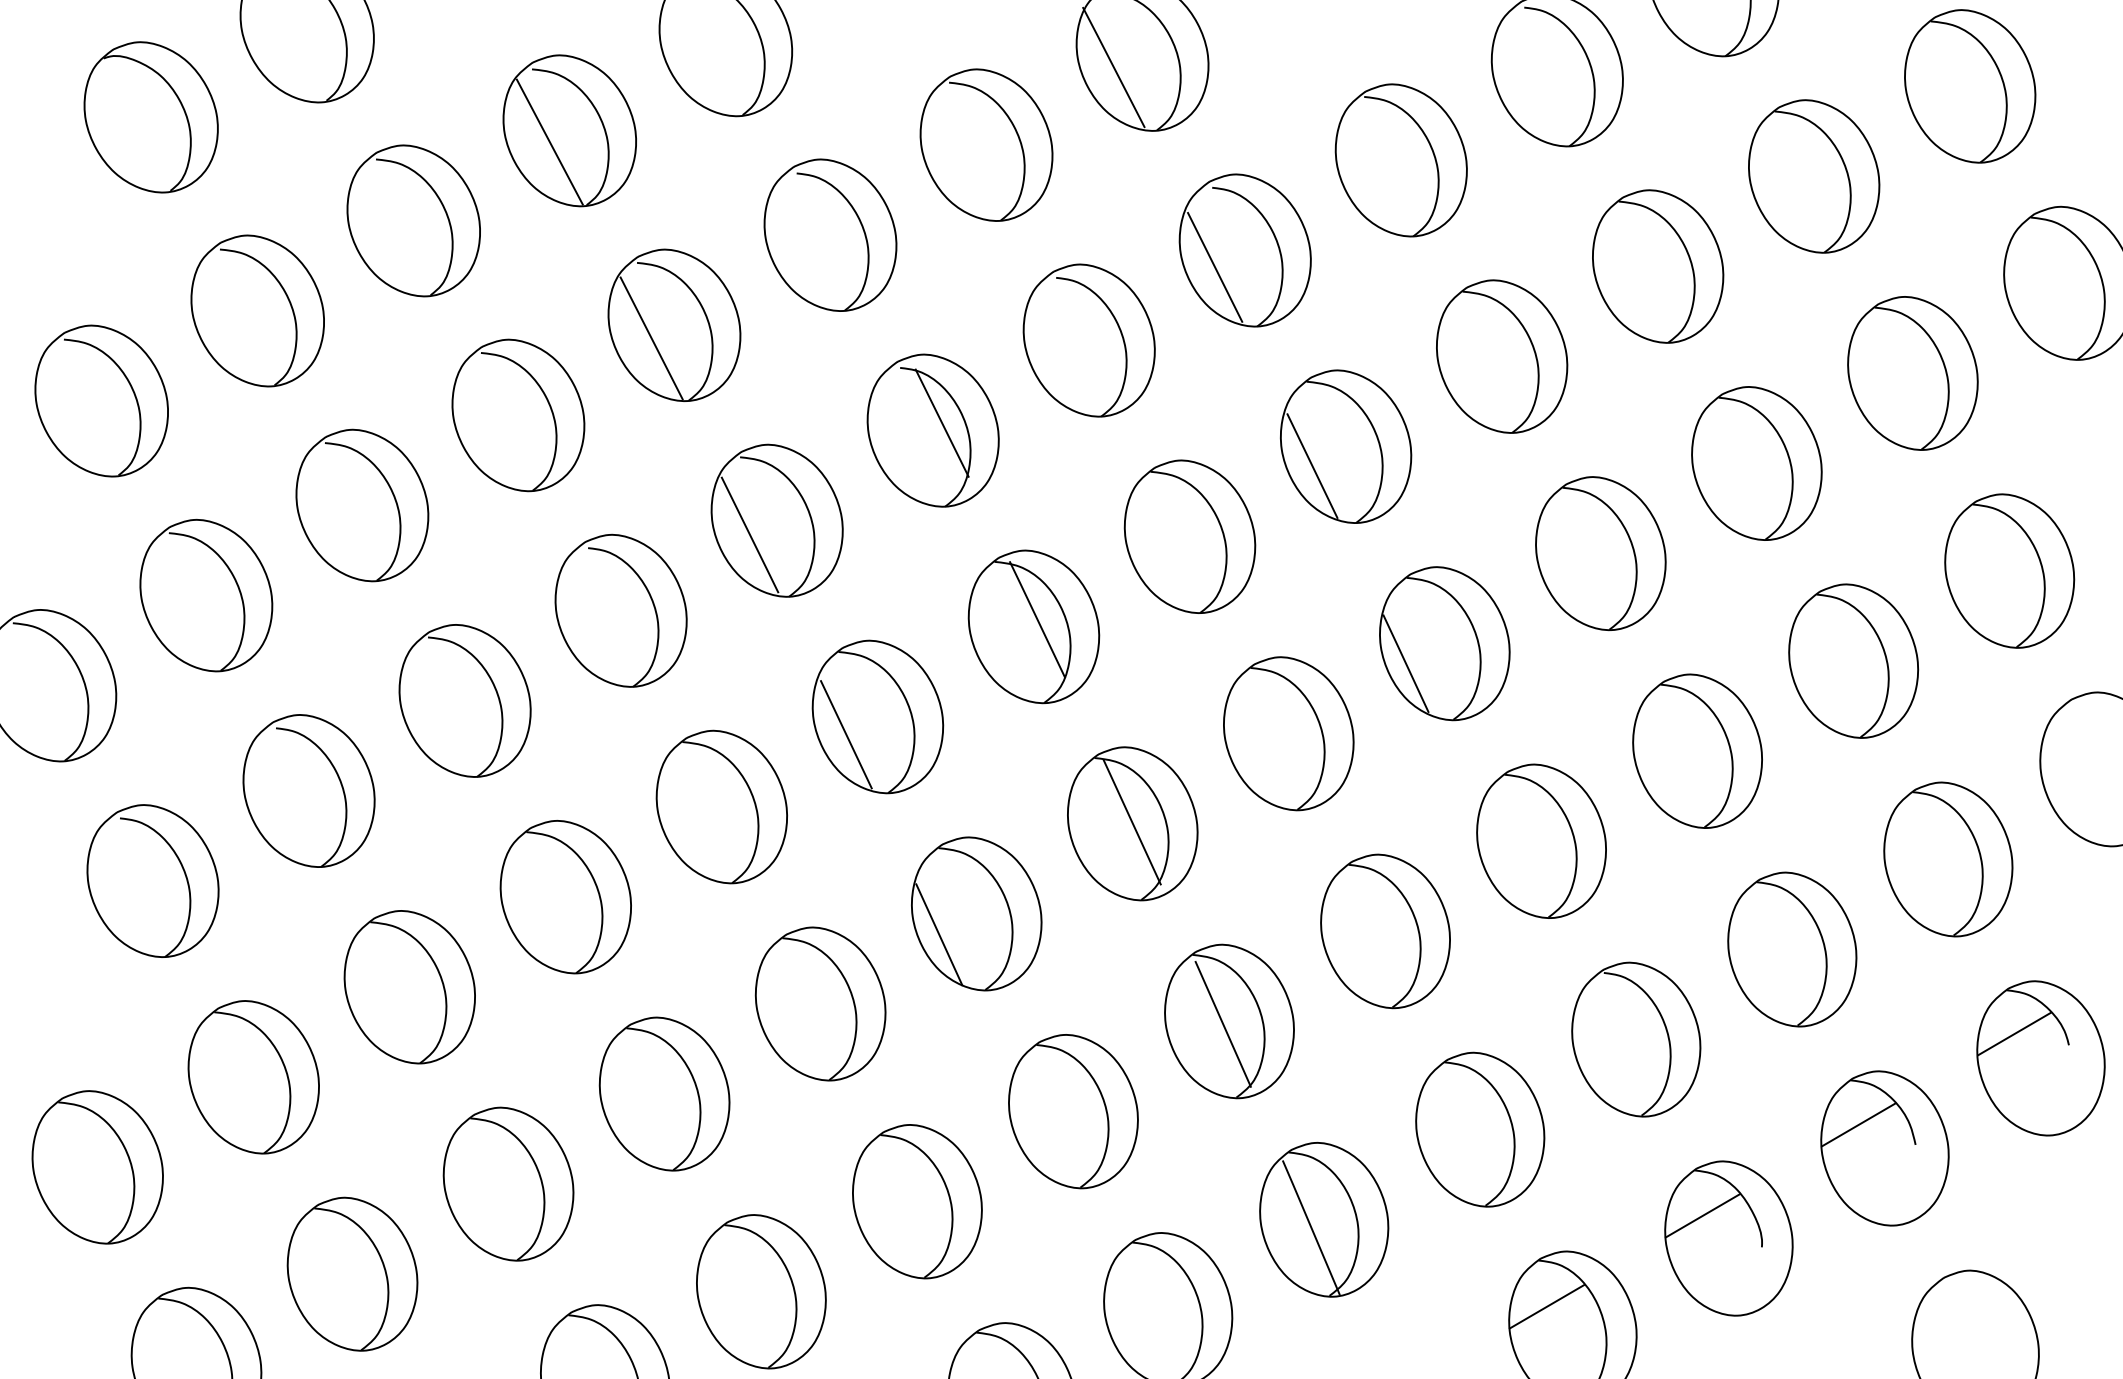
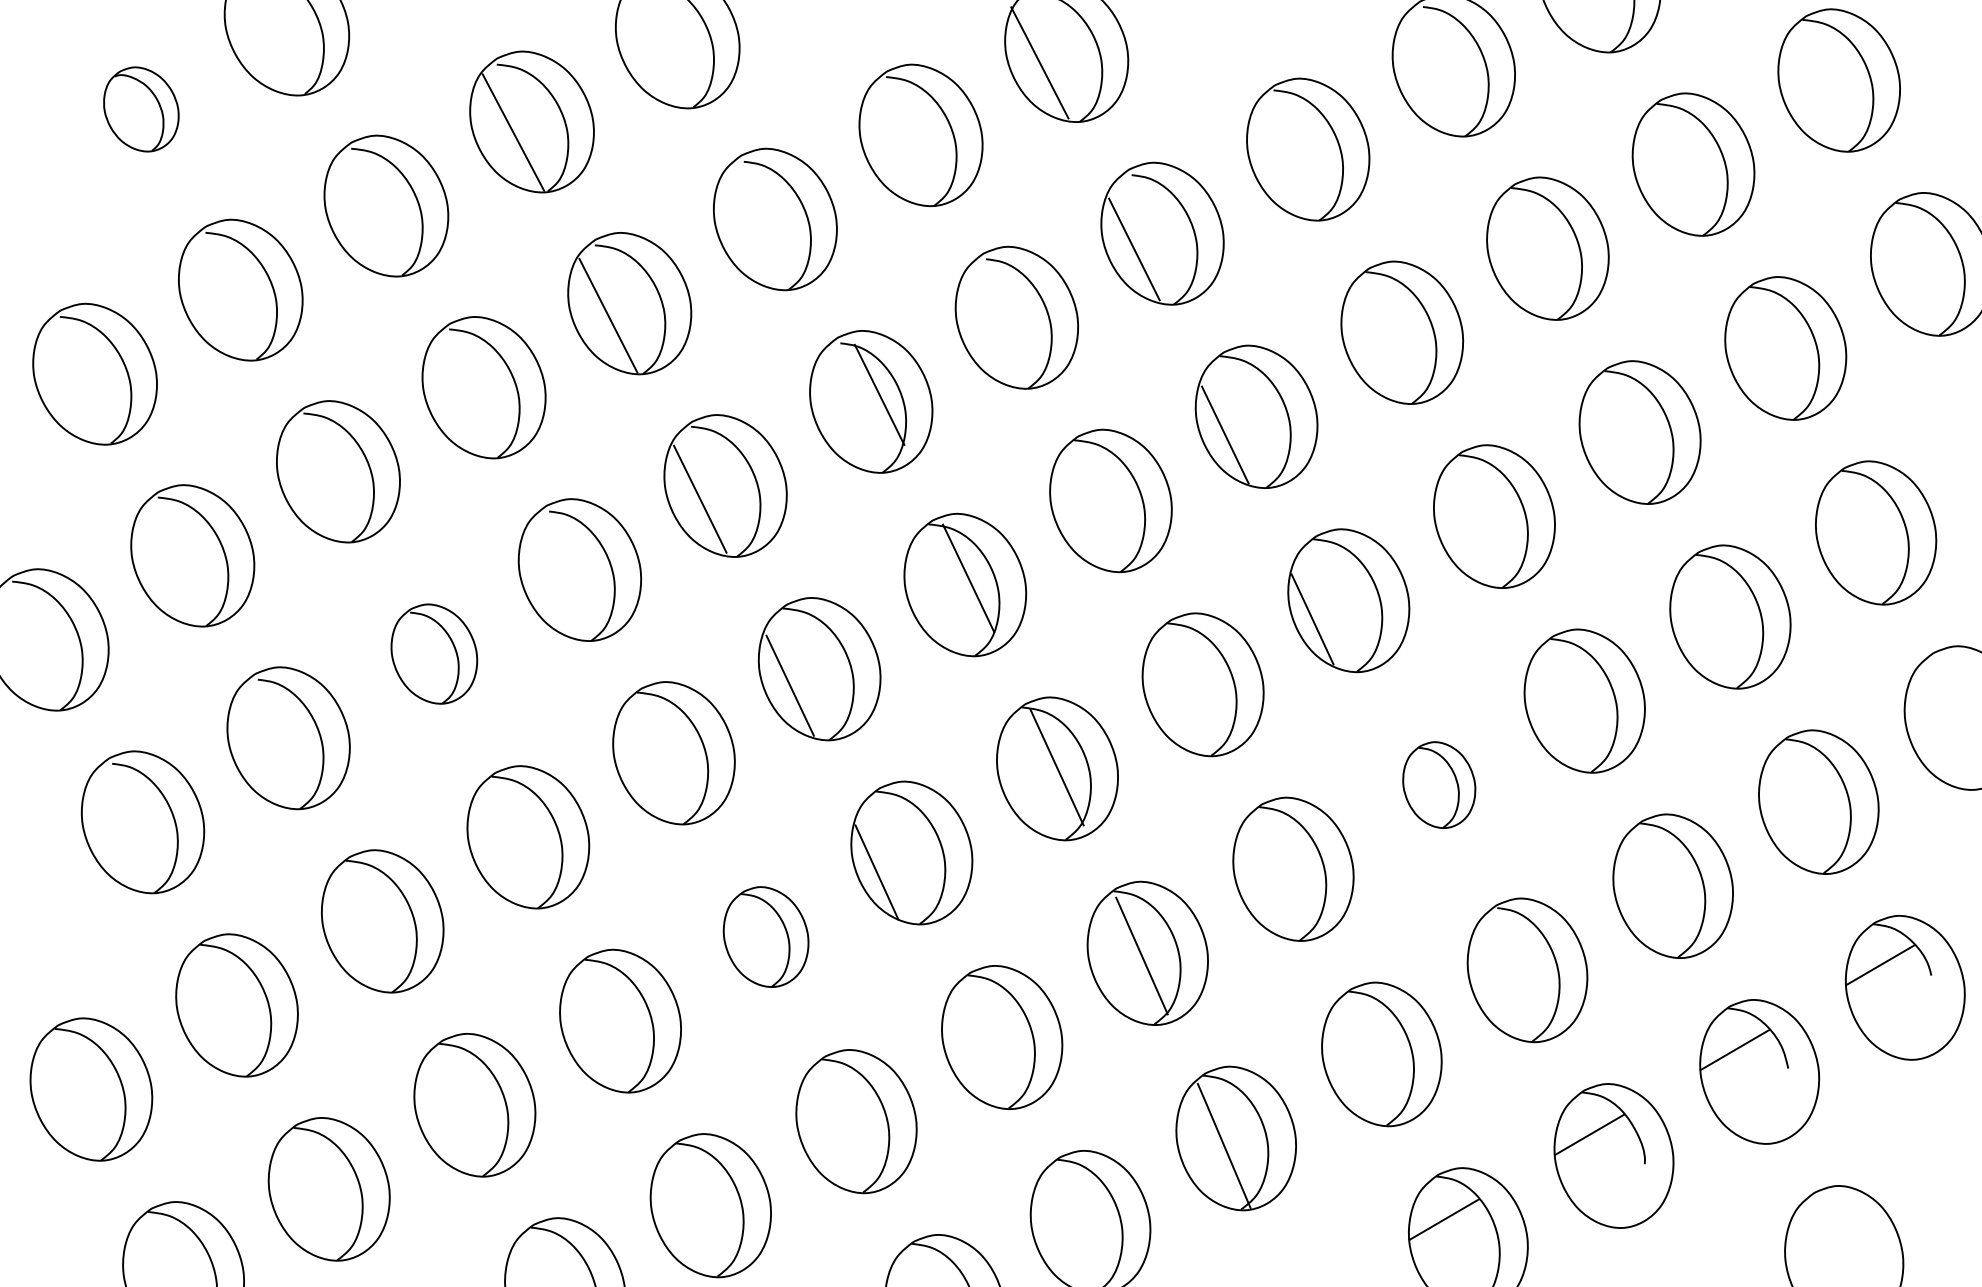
part: (151, 117) -> (141, 109), size x0.6
part: (465, 700) -> (434, 653), size x0.7
part: (1541, 840) -> (1439, 784), size x0.6
part: (819, 1003) -> (765, 936), size x0.7

